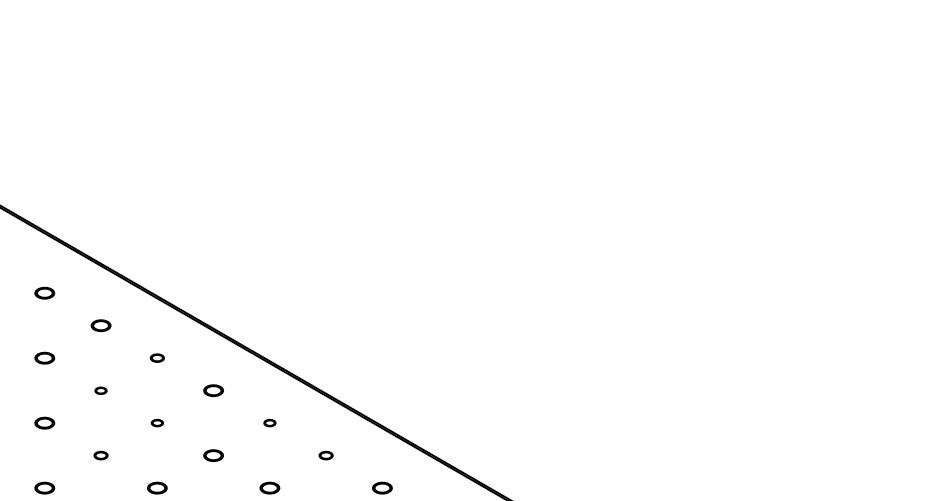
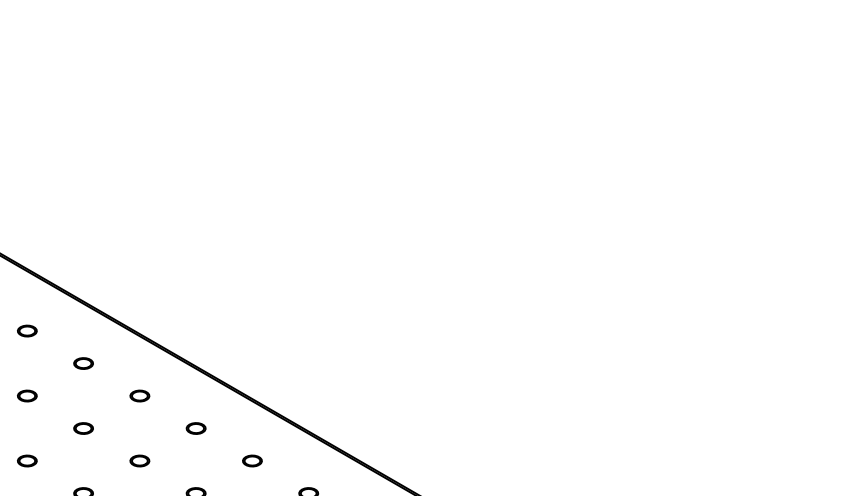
part: (157, 357) -> (83, 362), size x1.43
part: (100, 390) -> (26, 395), size x1.67
part: (157, 422) -> (83, 427), size x1.67
part: (269, 422) -> (195, 427), size x1.67
part: (100, 455) -> (26, 460), size x1.43
part: (325, 455) -> (251, 460), size x1.43

